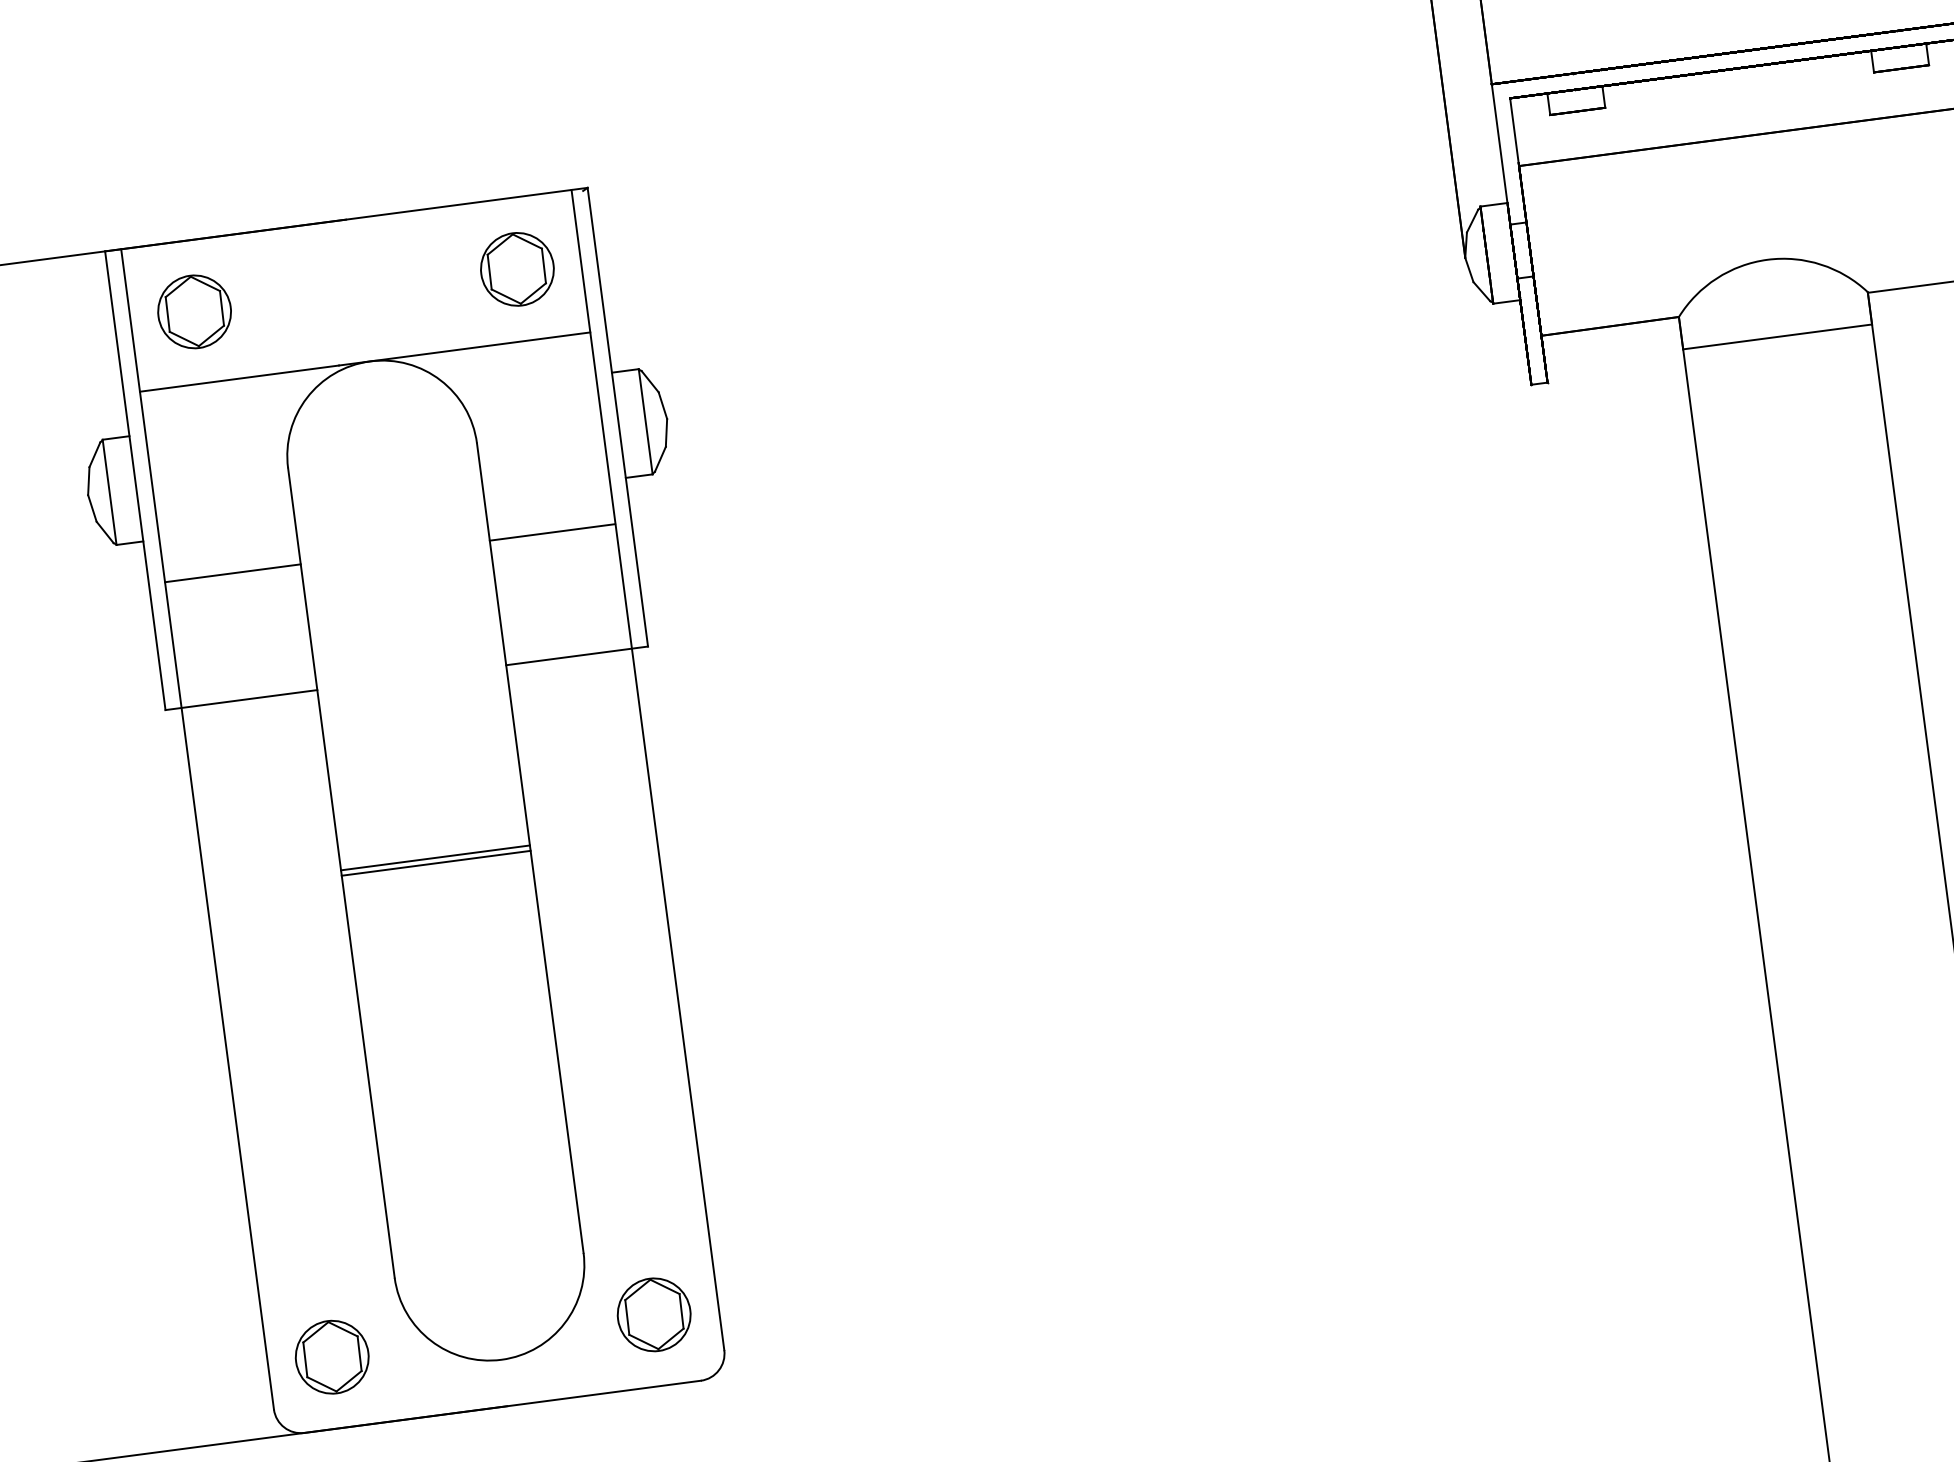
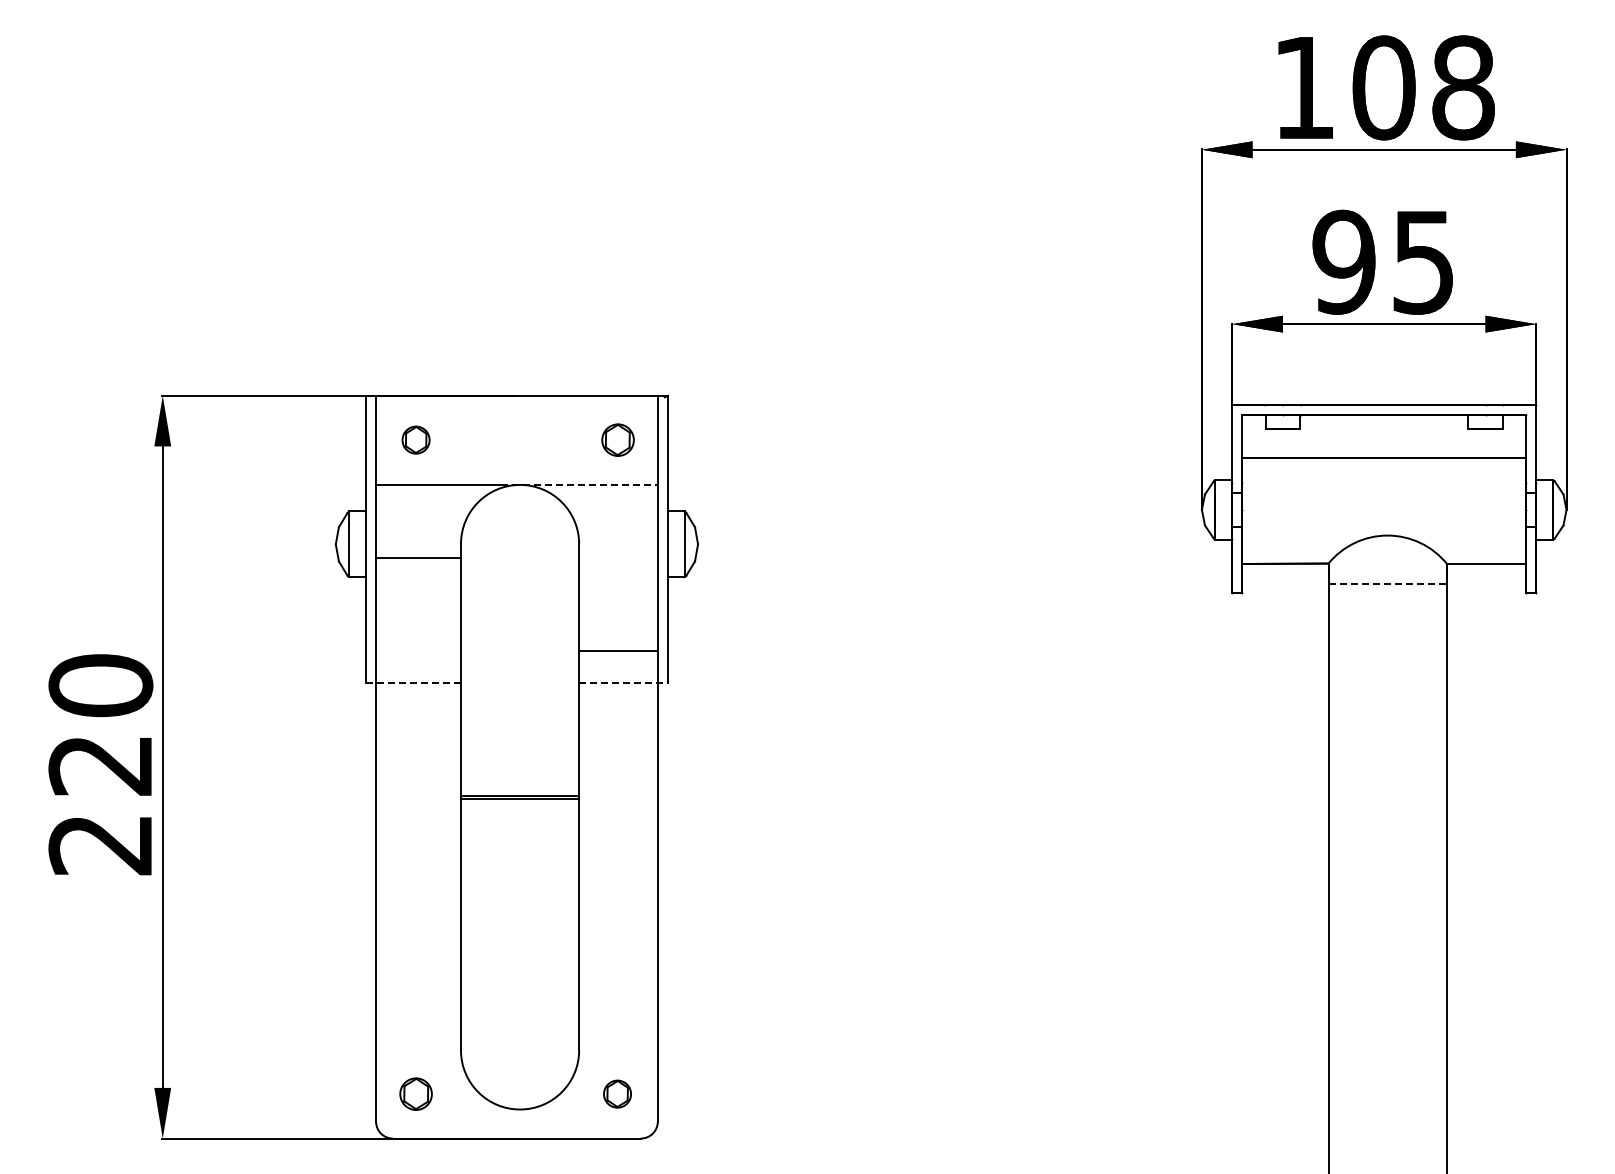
part: (516, 268) -> (617, 439), size x0.7
part: (193, 310) -> (415, 439), size x0.6
line: (1778, 336) -> (1388, 583), solid -> dashed
line: (465, 348) -> (579, 484), solid -> dashed
line: (552, 531) -> (618, 650), moved
line: (232, 573) -> (418, 558), moved
line: (578, 655) -> (624, 682), solid -> dashed
line: (242, 699) -> (414, 682), solid -> dashed
part: (653, 1313) -> (617, 1093), size x0.6
part: (331, 1356) -> (415, 1093), size x0.7

